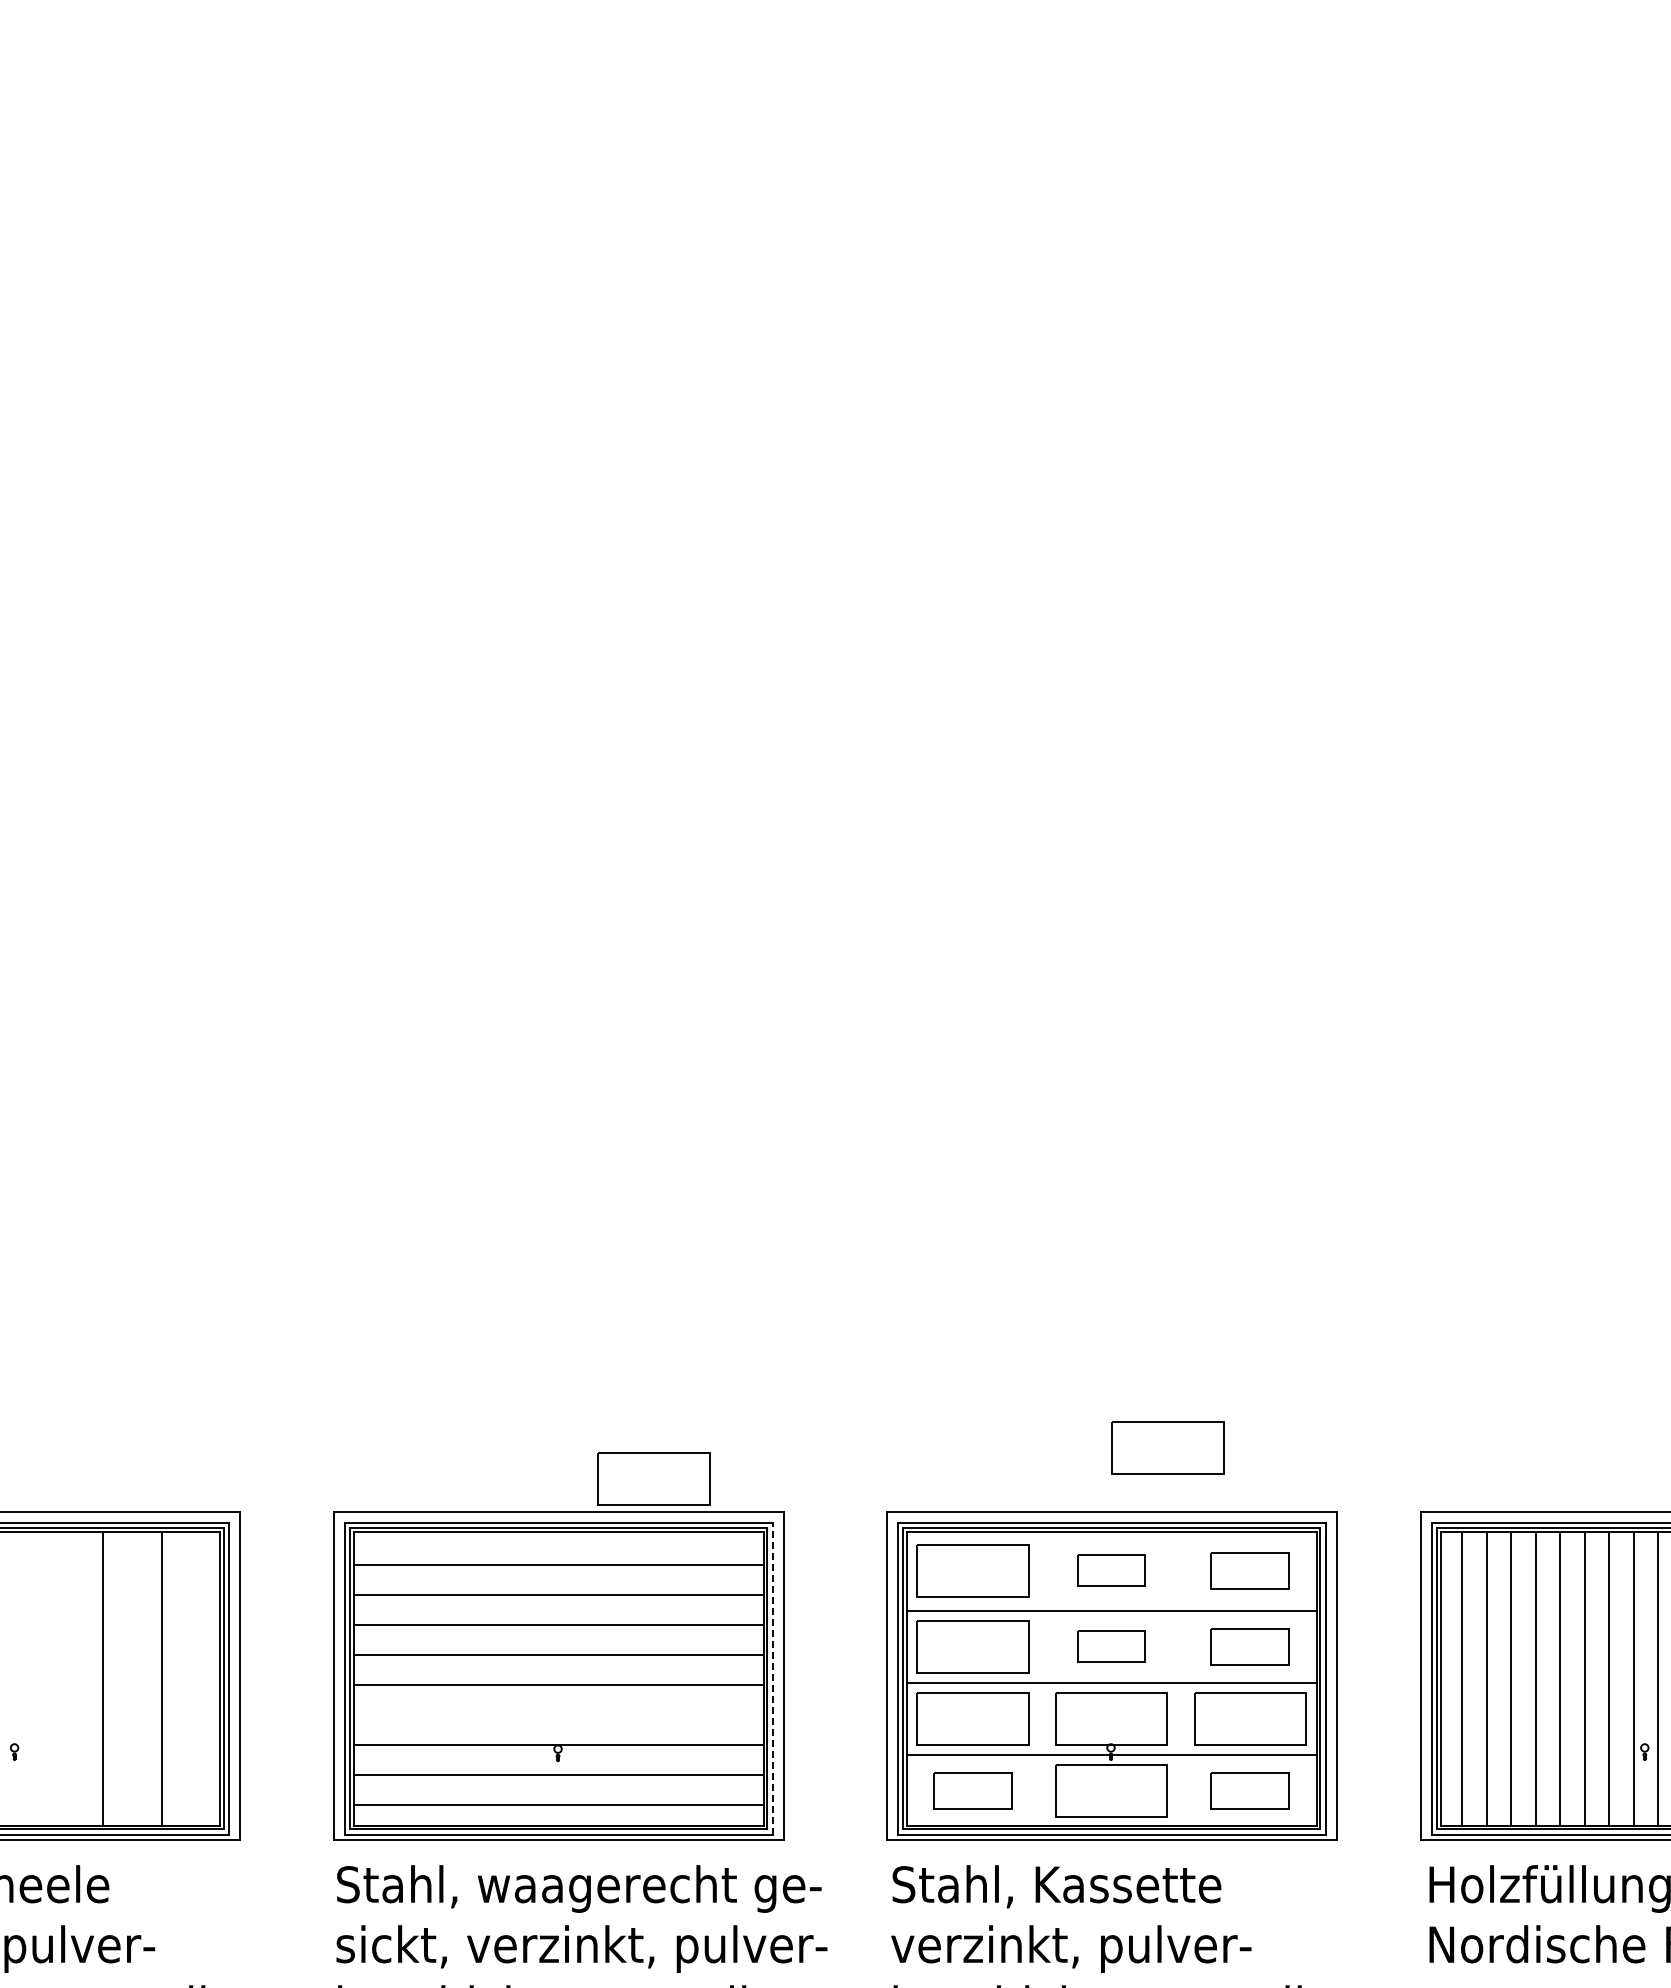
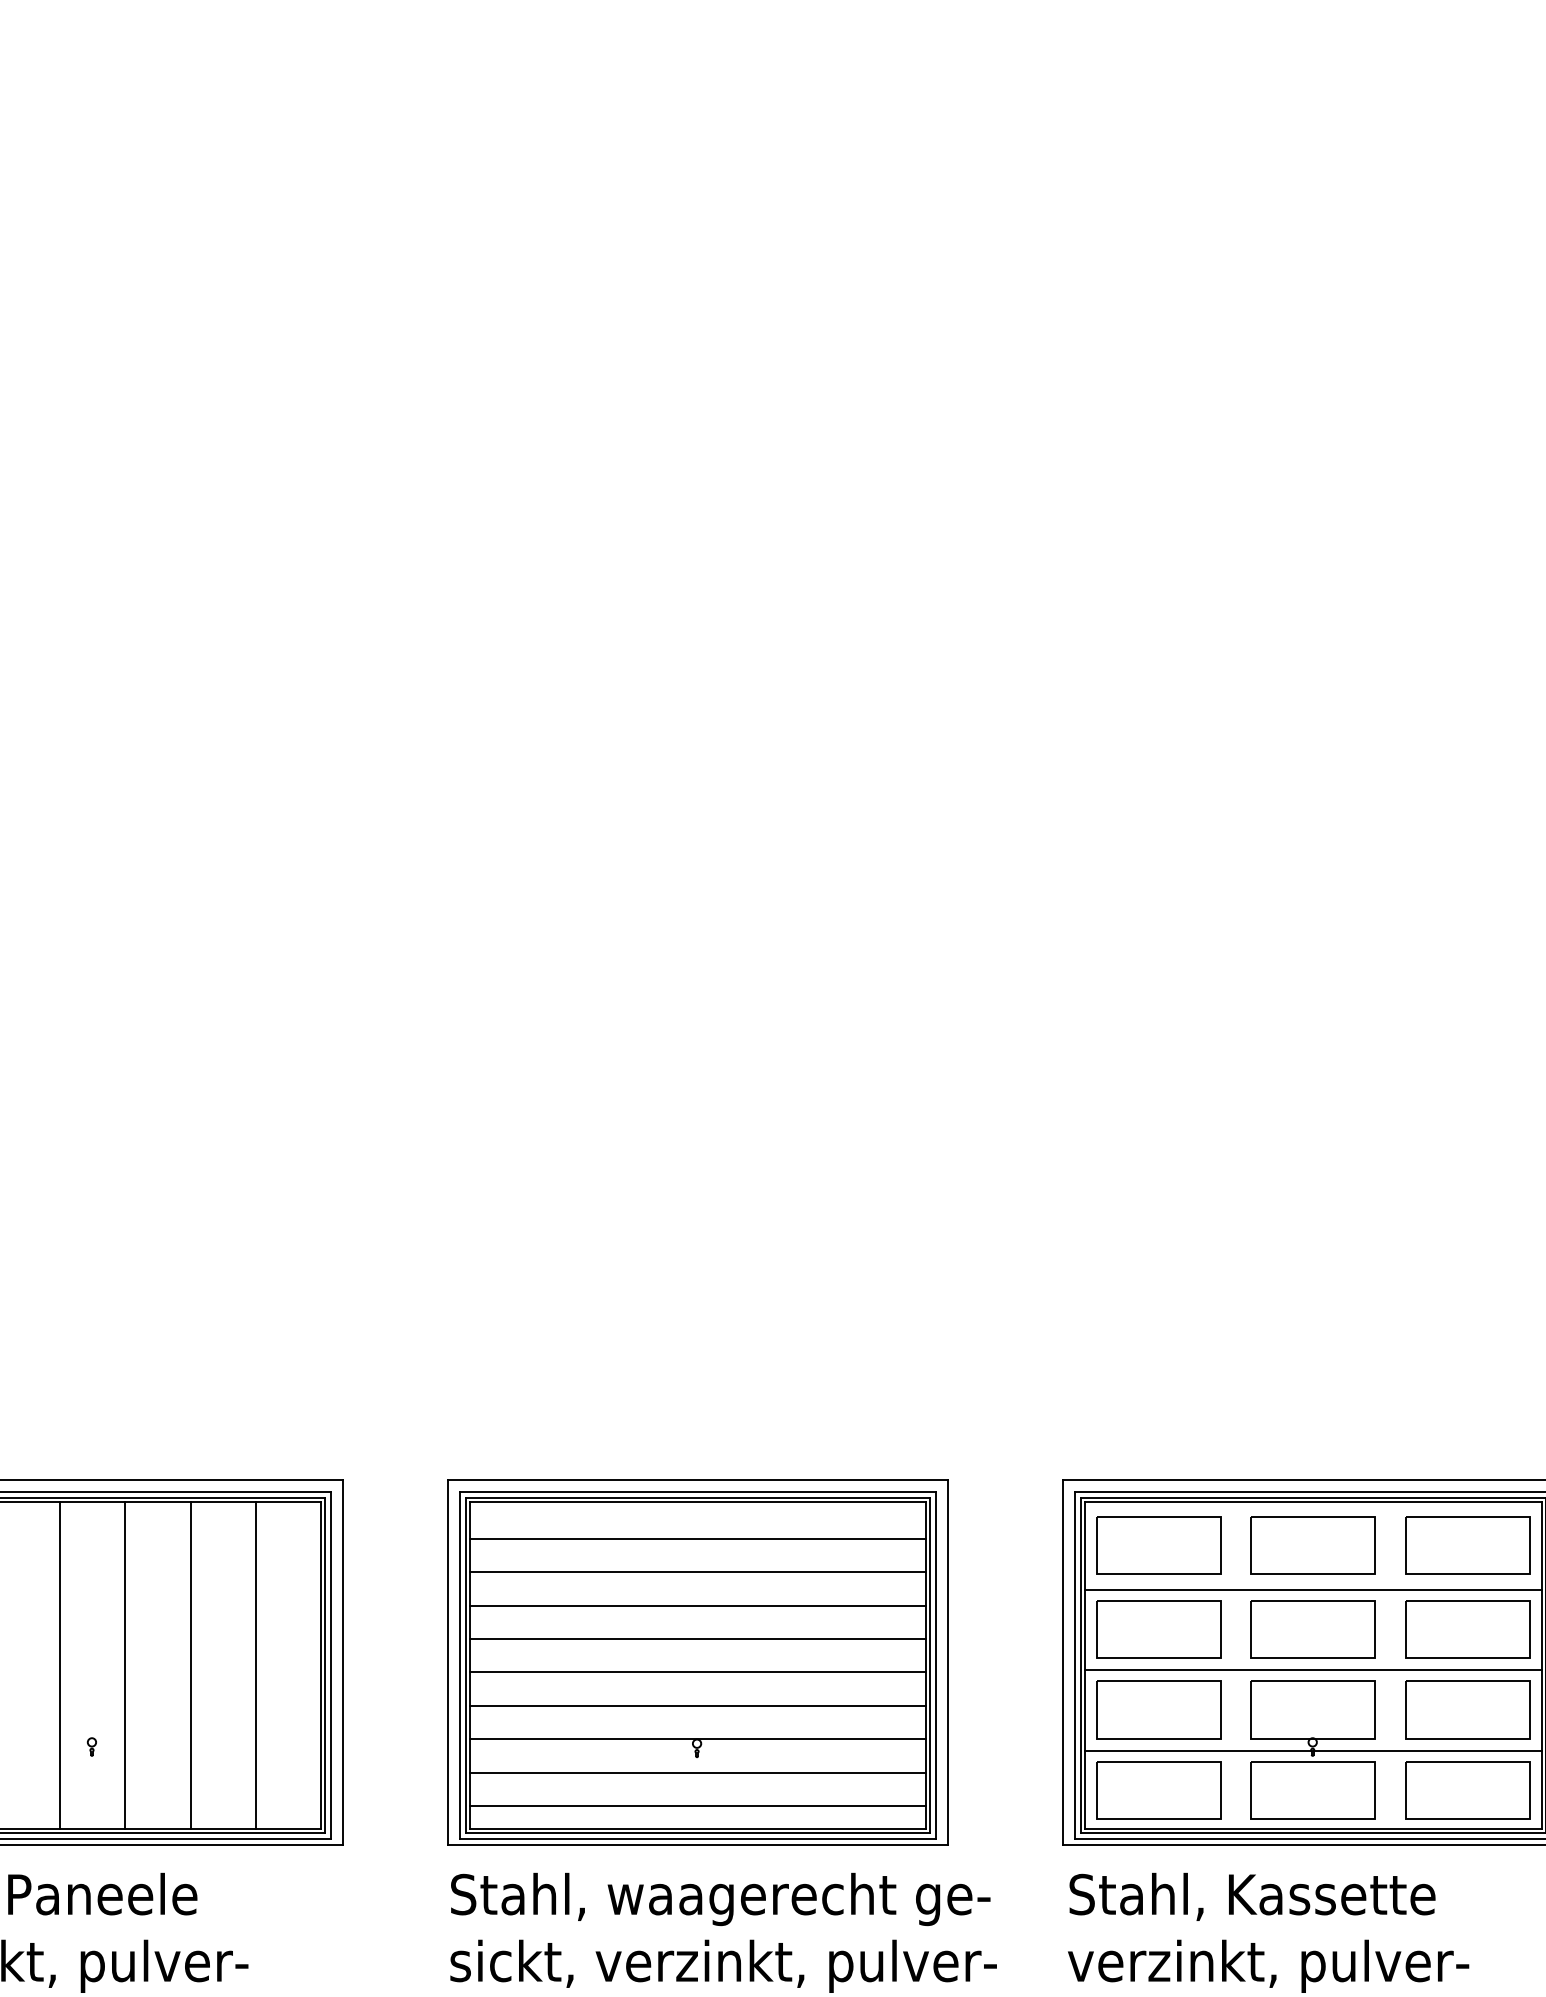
part: (1167, 1447) -> (1375, 1407), removed
part: (653, 1478) -> (803, 1442), removed
part: (1111, 1570) -> (1313, 1544), size x1.67
part: (1250, 1570) -> (1468, 1544), size x1.43
part: (1111, 1646) -> (1313, 1629), size x1.67
part: (1250, 1646) -> (1468, 1629), size x1.43
line: (44, 1678) -> (125, 1665), added
line: (772, 1678) -> (935, 1665), dashed -> solid
line: (558, 1715) -> (697, 1706), added
part: (972, 1790) -> (1158, 1789), size x1.43
part: (1250, 1790) -> (1468, 1789), size x1.43

